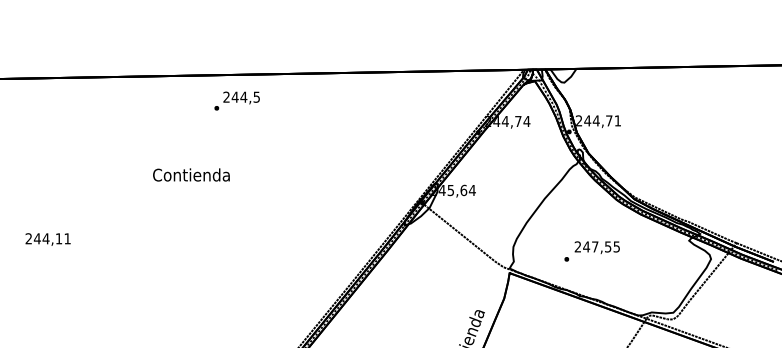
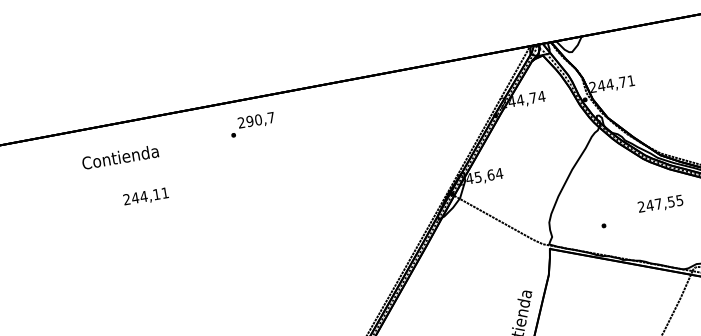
text: (245, 96) -> (260, 118), 244,5 -> 290,7
text: (191, 174) -> (120, 156), moved
text: (47, 239) -> (145, 197), moved
text: (596, 247) -> (659, 204), moved

